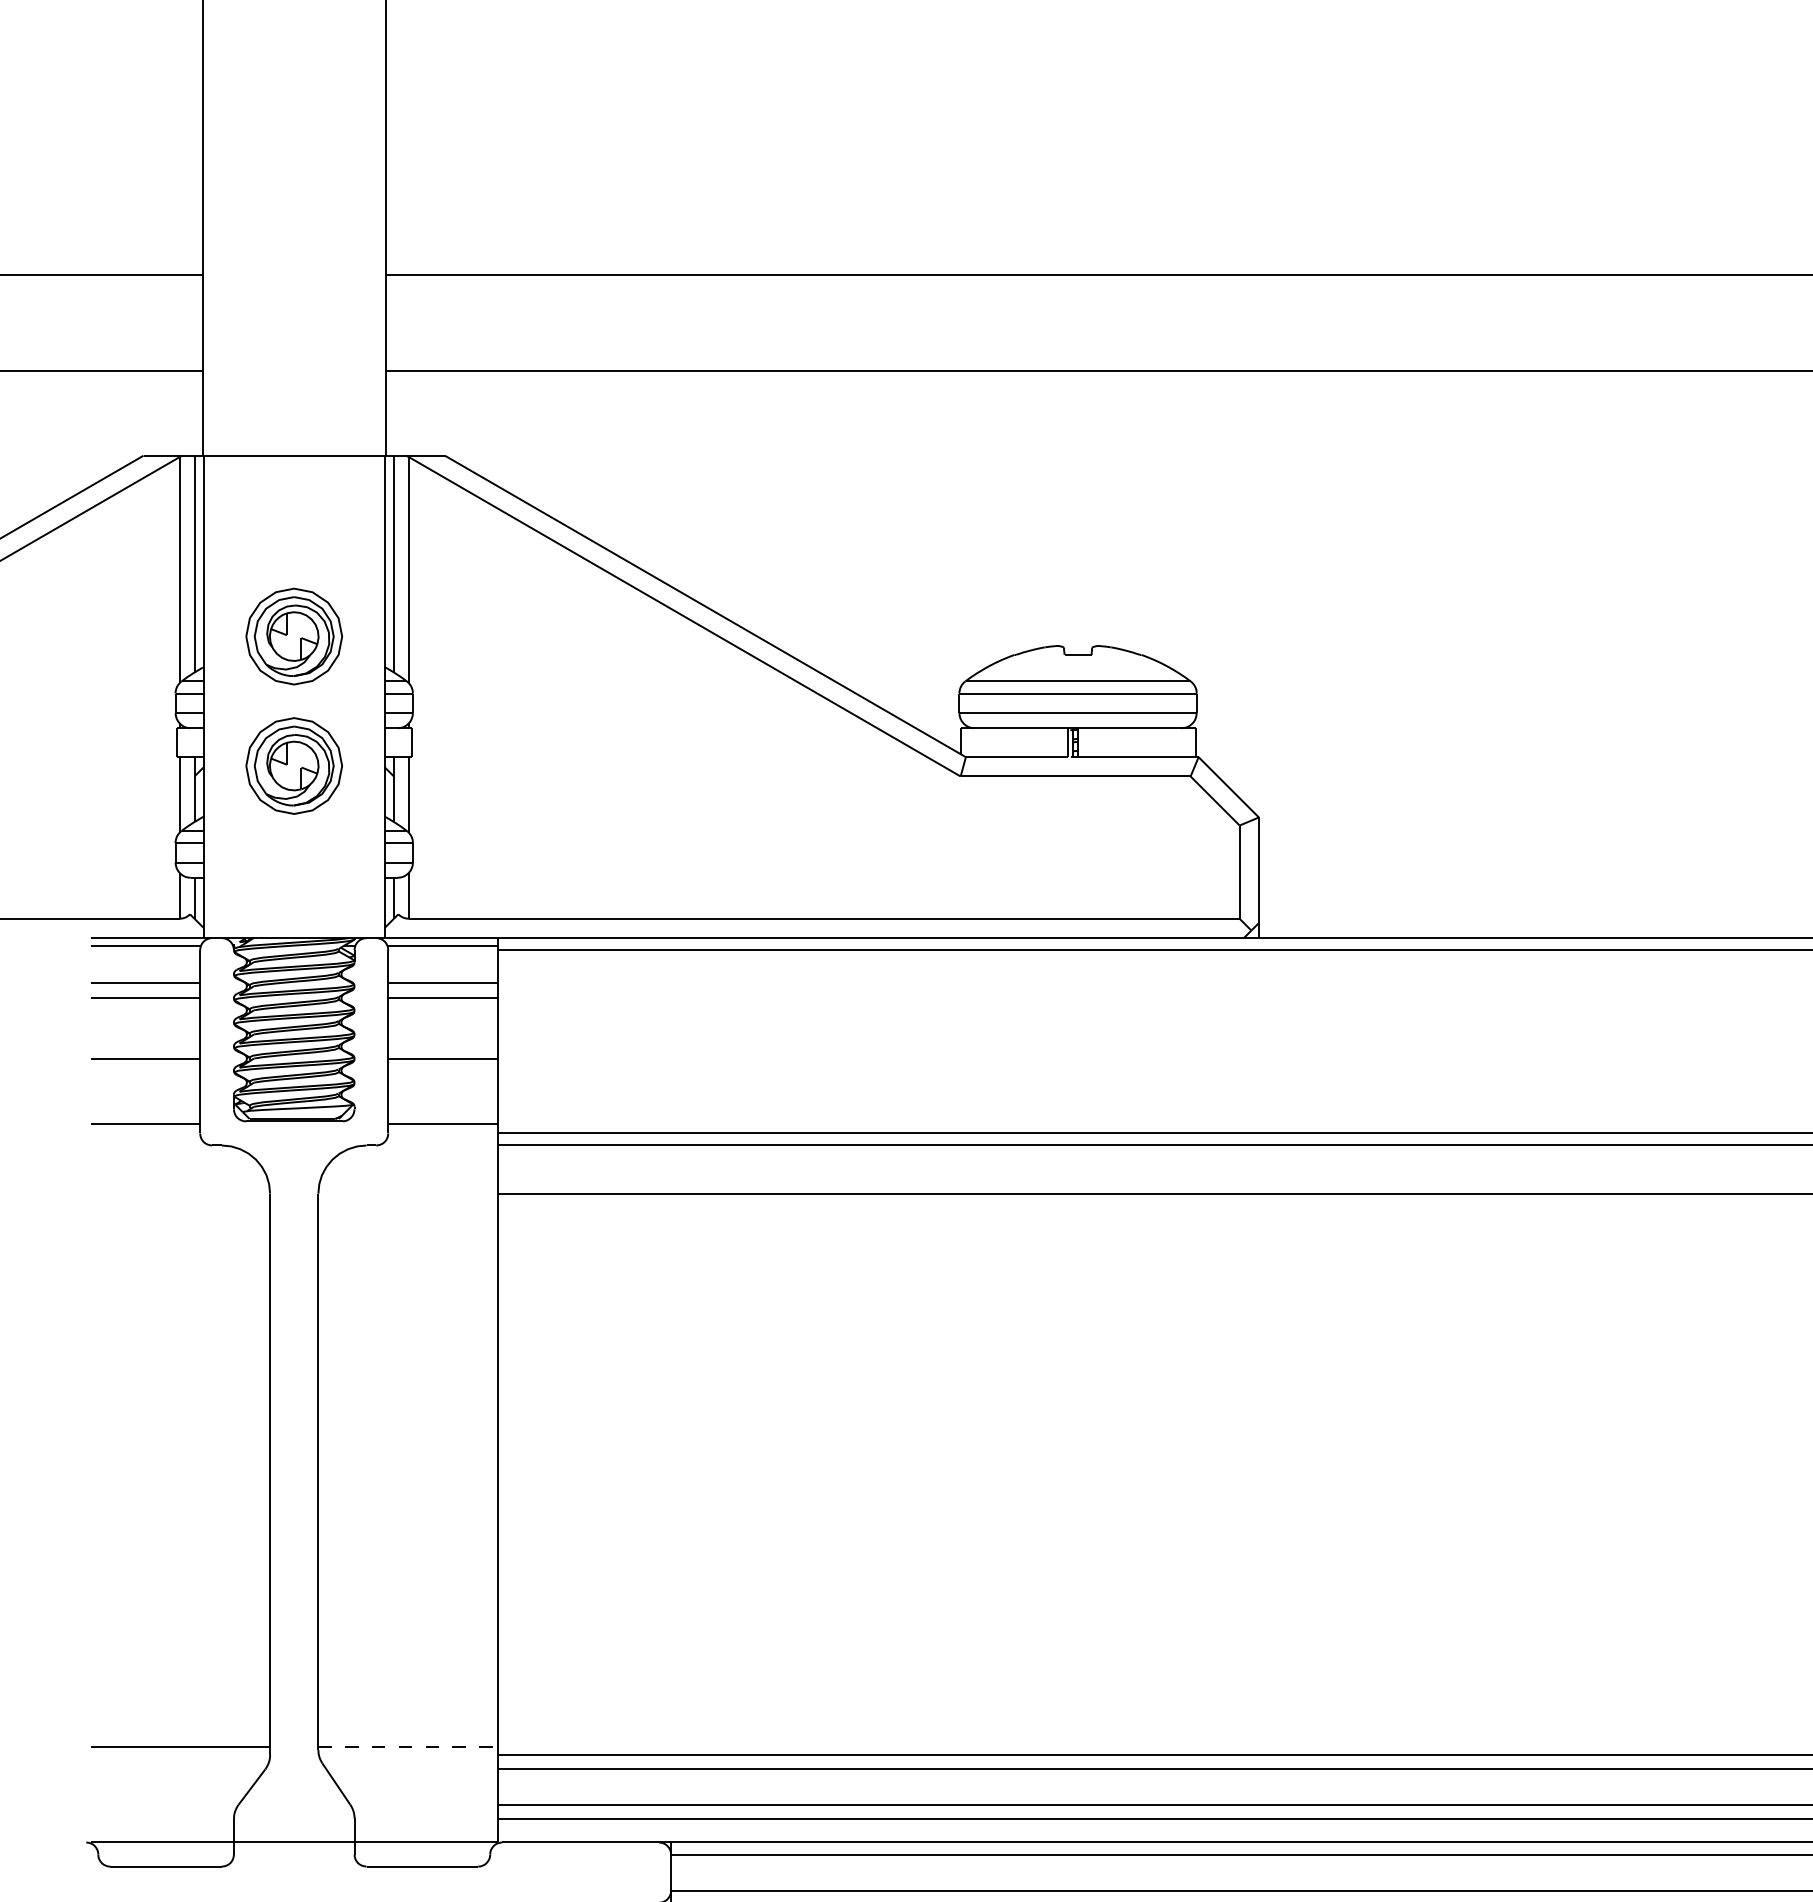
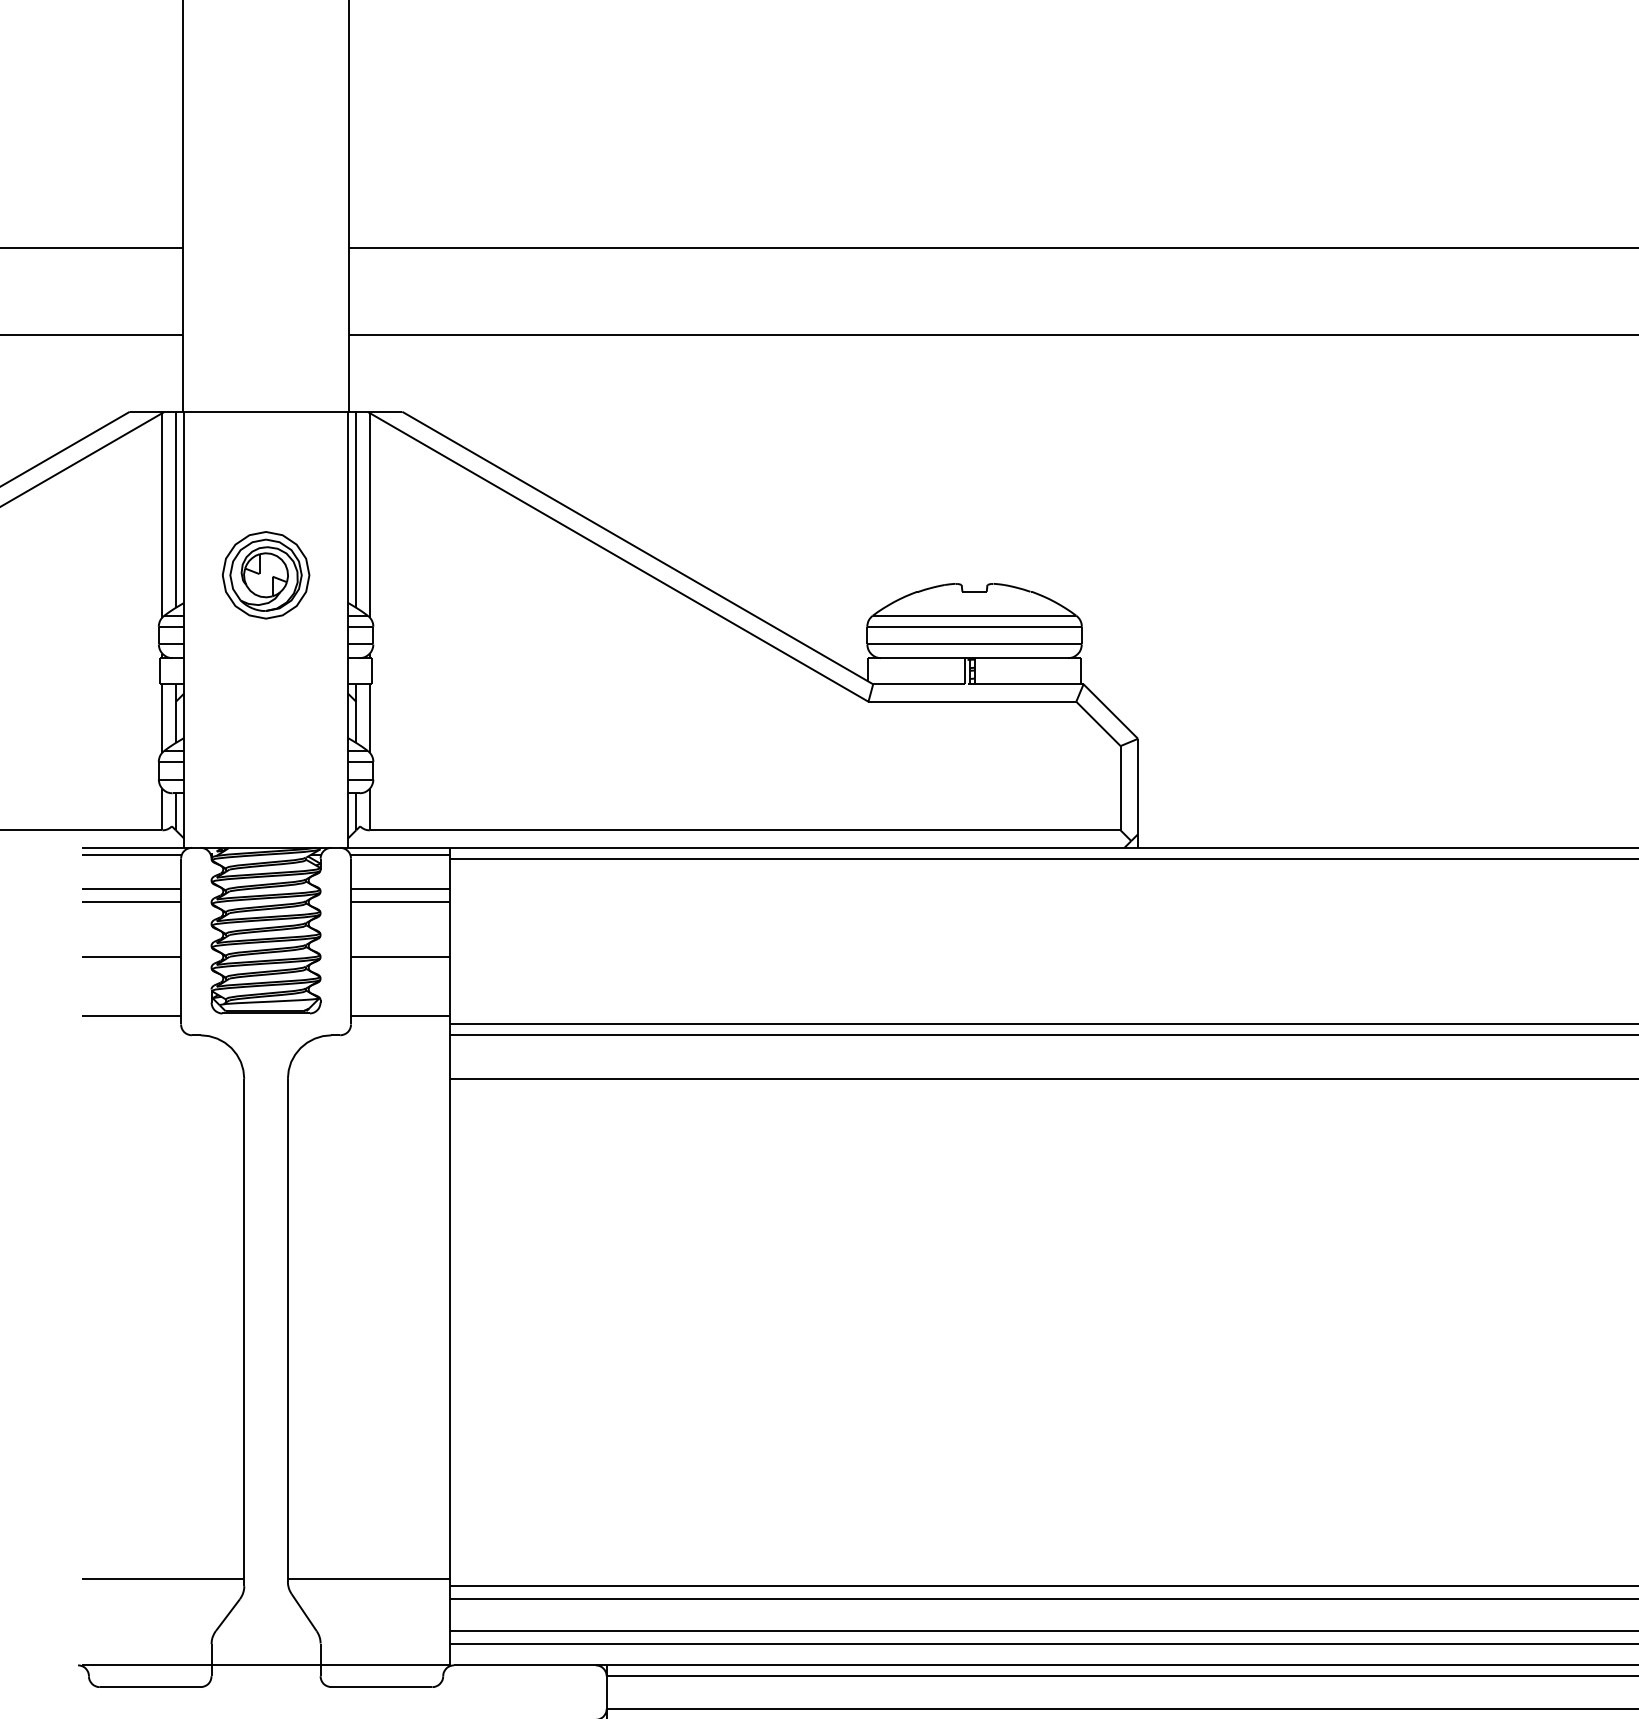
part: (293, 766) -> (265, 692), removed
line: (408, 1746) -> (369, 1578), dashed -> solid

